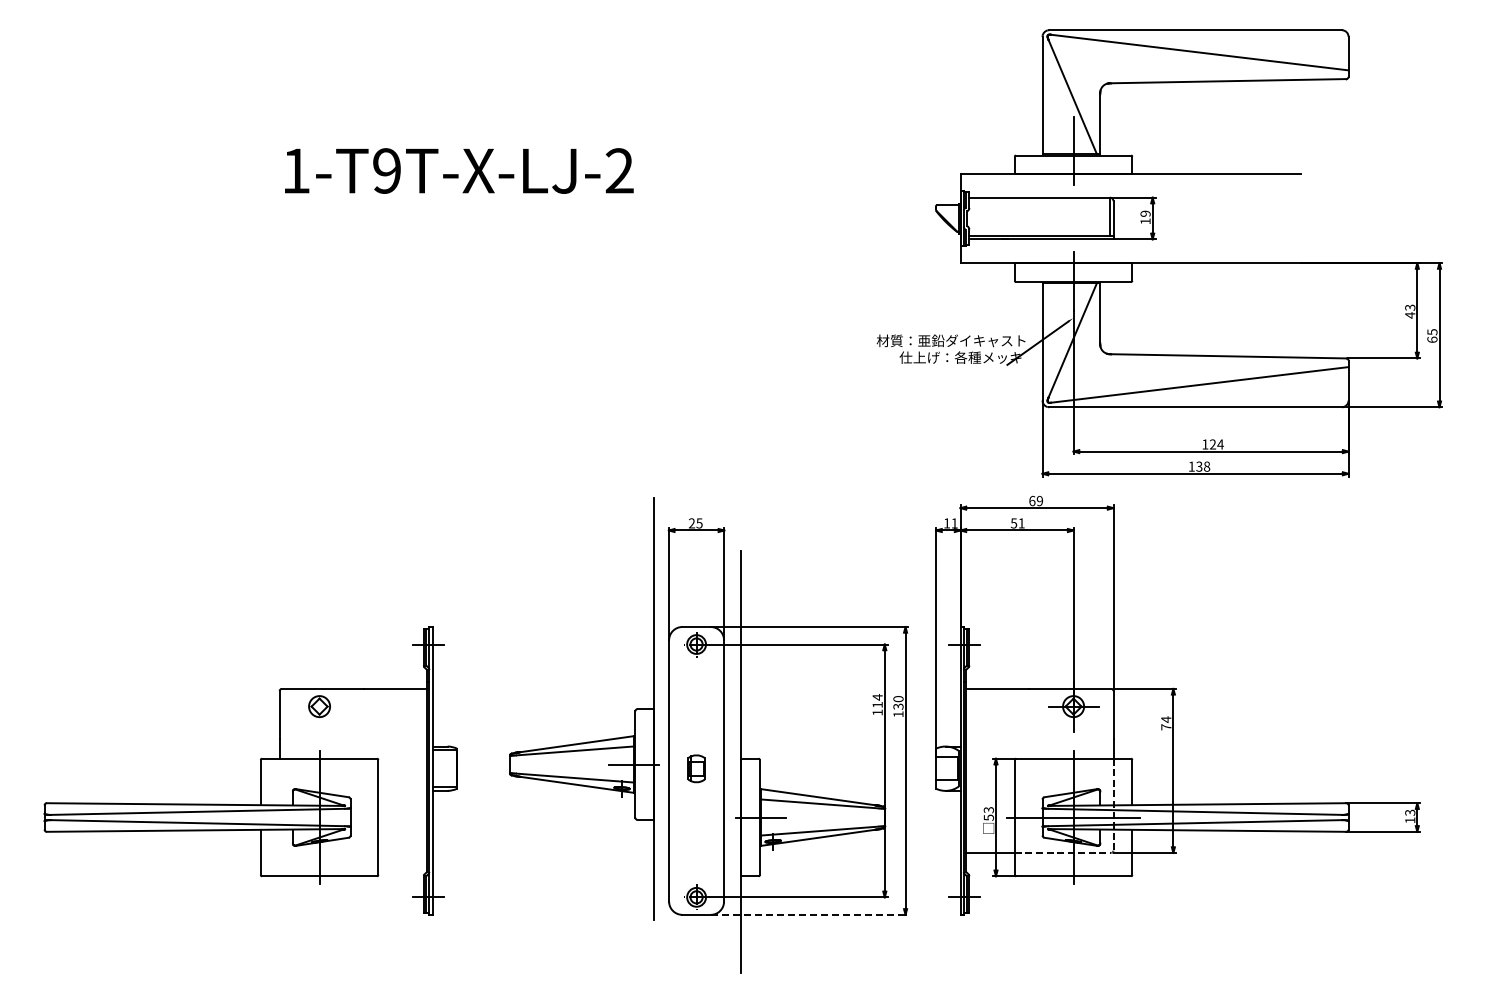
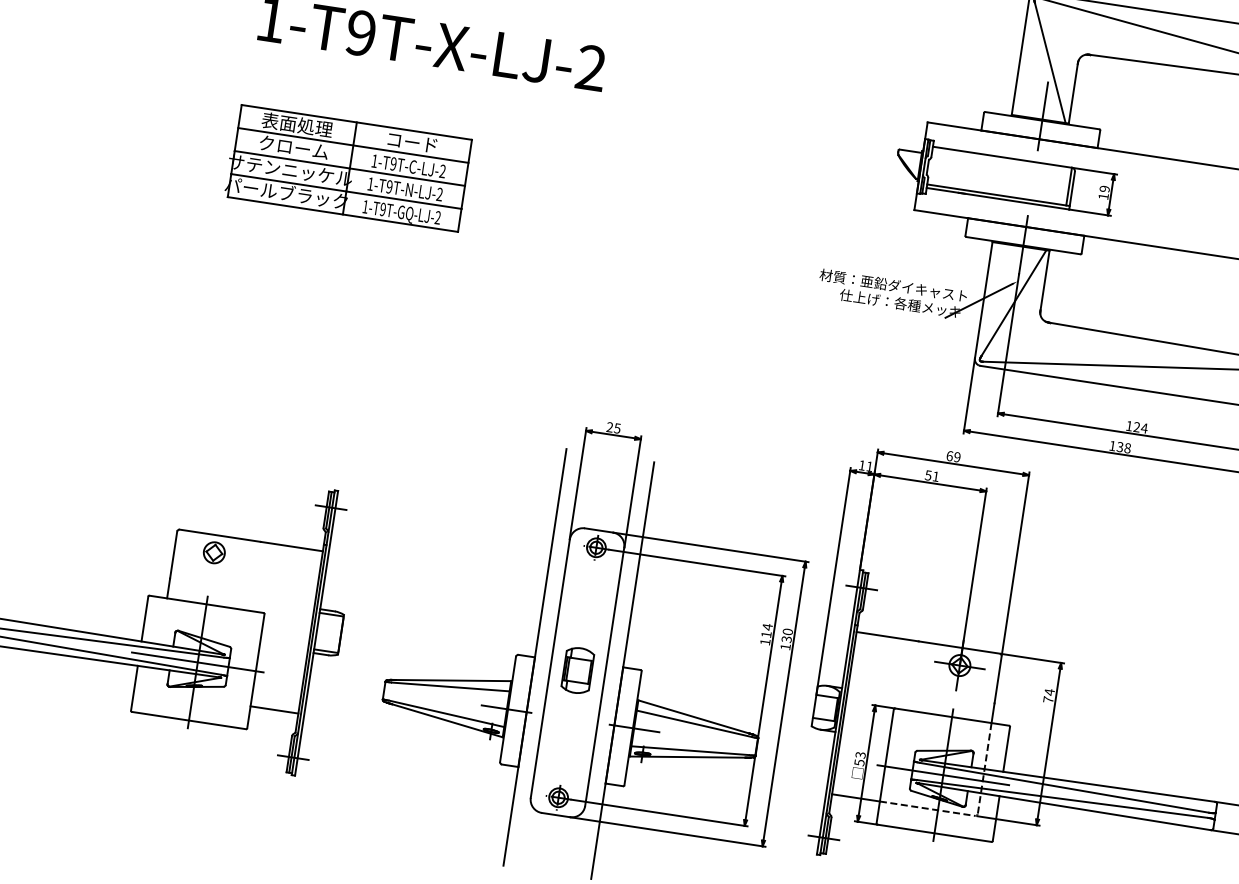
part: (394, 306) -> (348, 168), added
part: (587, 741) -> (464, 679), moved
part: (696, 768) -> (577, 670), size x1.67
line: (319, 817) -> (197, 662), added
line: (402, 852) -> (274, 709), added
line: (809, 914) -> (667, 831), dashed -> solid

